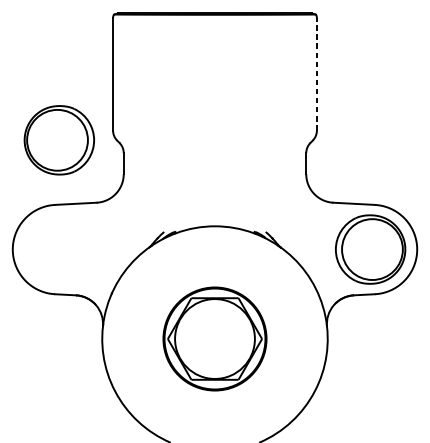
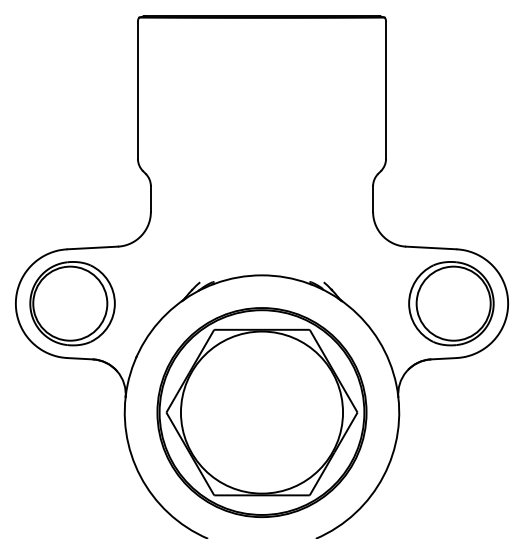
line: (317, 73) -> (386, 89), dashed -> solid
part: (59, 140) -> (72, 303), moved
part: (214, 338) -> (261, 412), size x1.67

